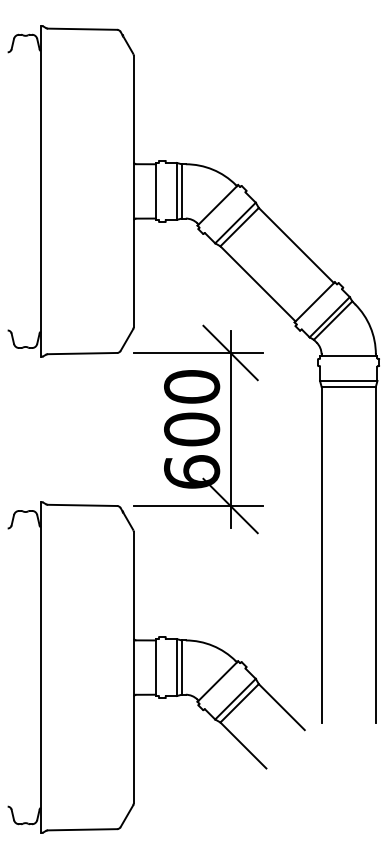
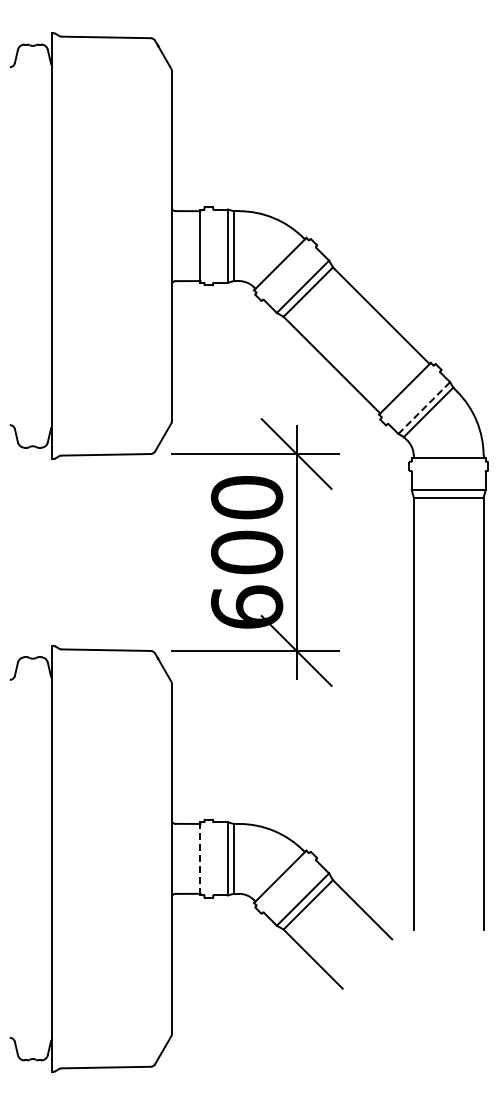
line: (329, 317) -> (424, 408), solid -> dashed
line: (155, 667) -> (200, 858), solid -> dashed

